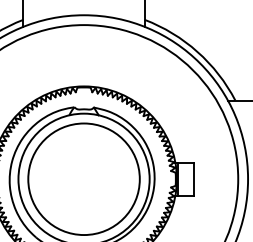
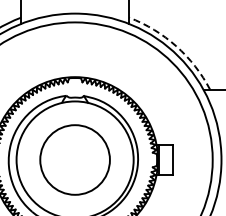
arc: (197, 52) -> (176, 46), solid -> dashed
circle: (83, 178) -> (74, 159), size x0.7

